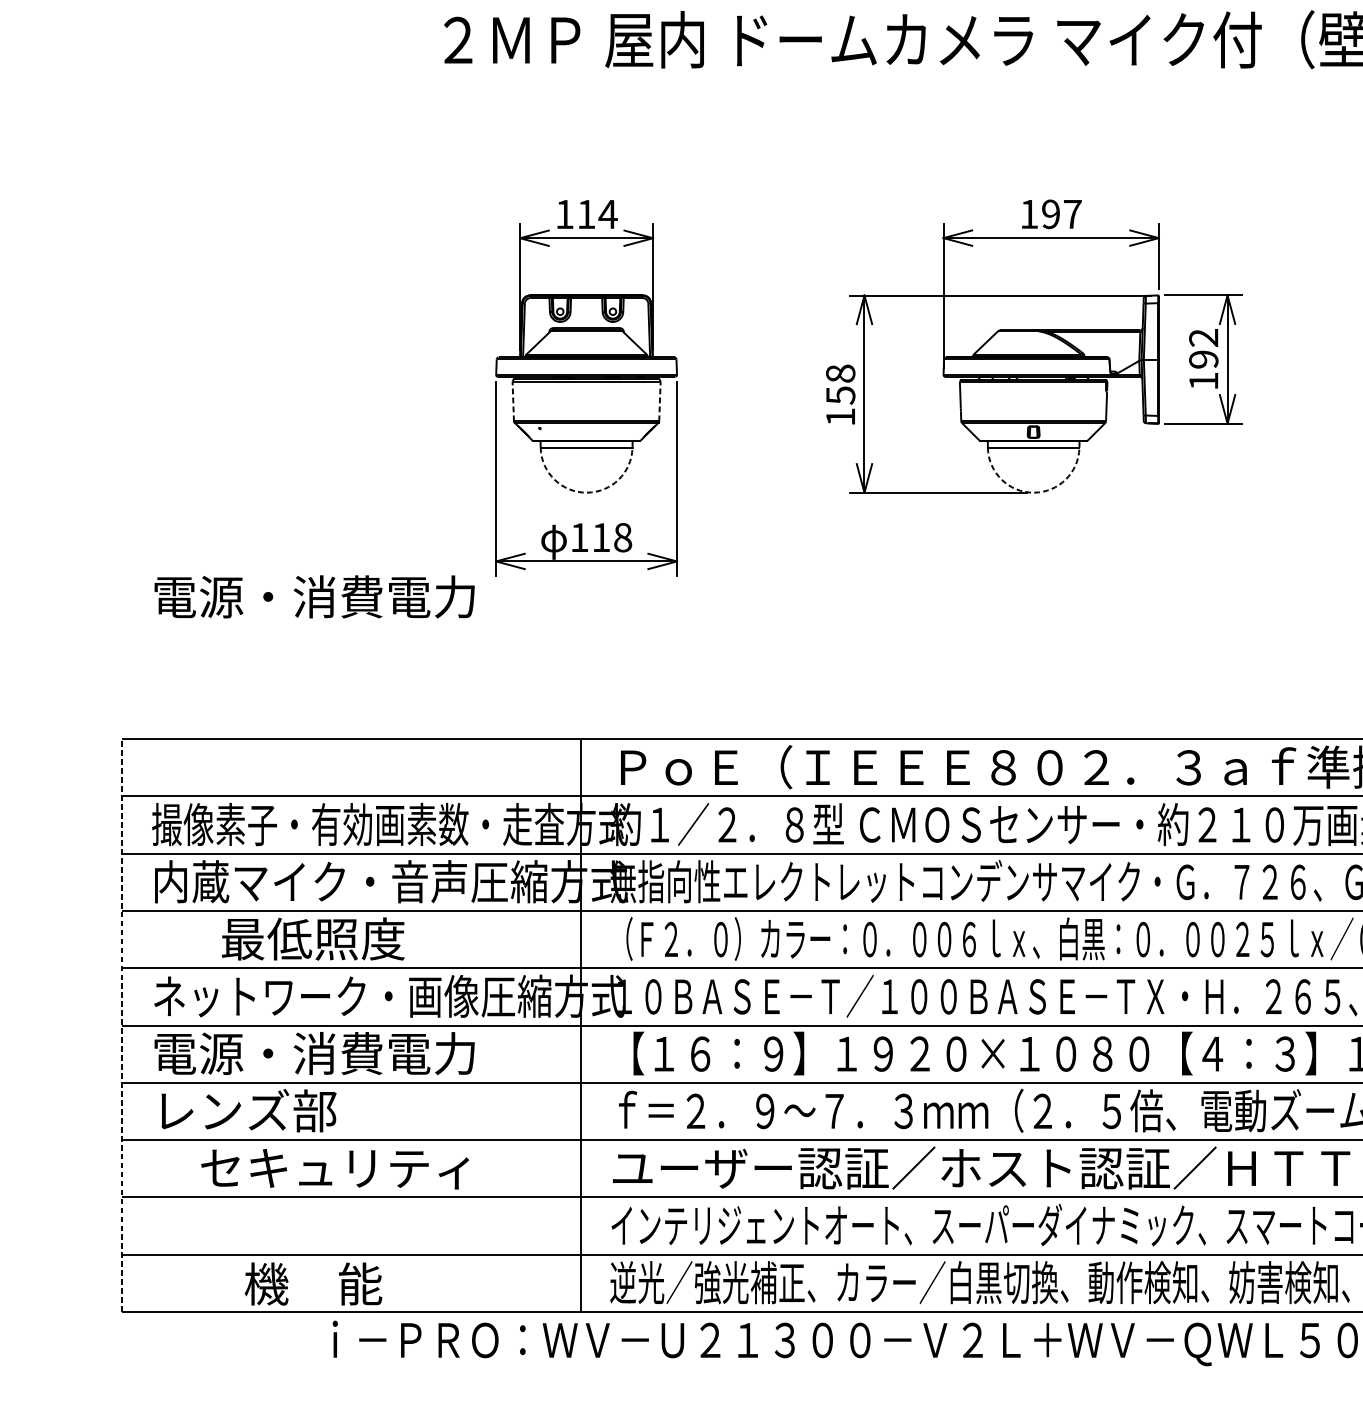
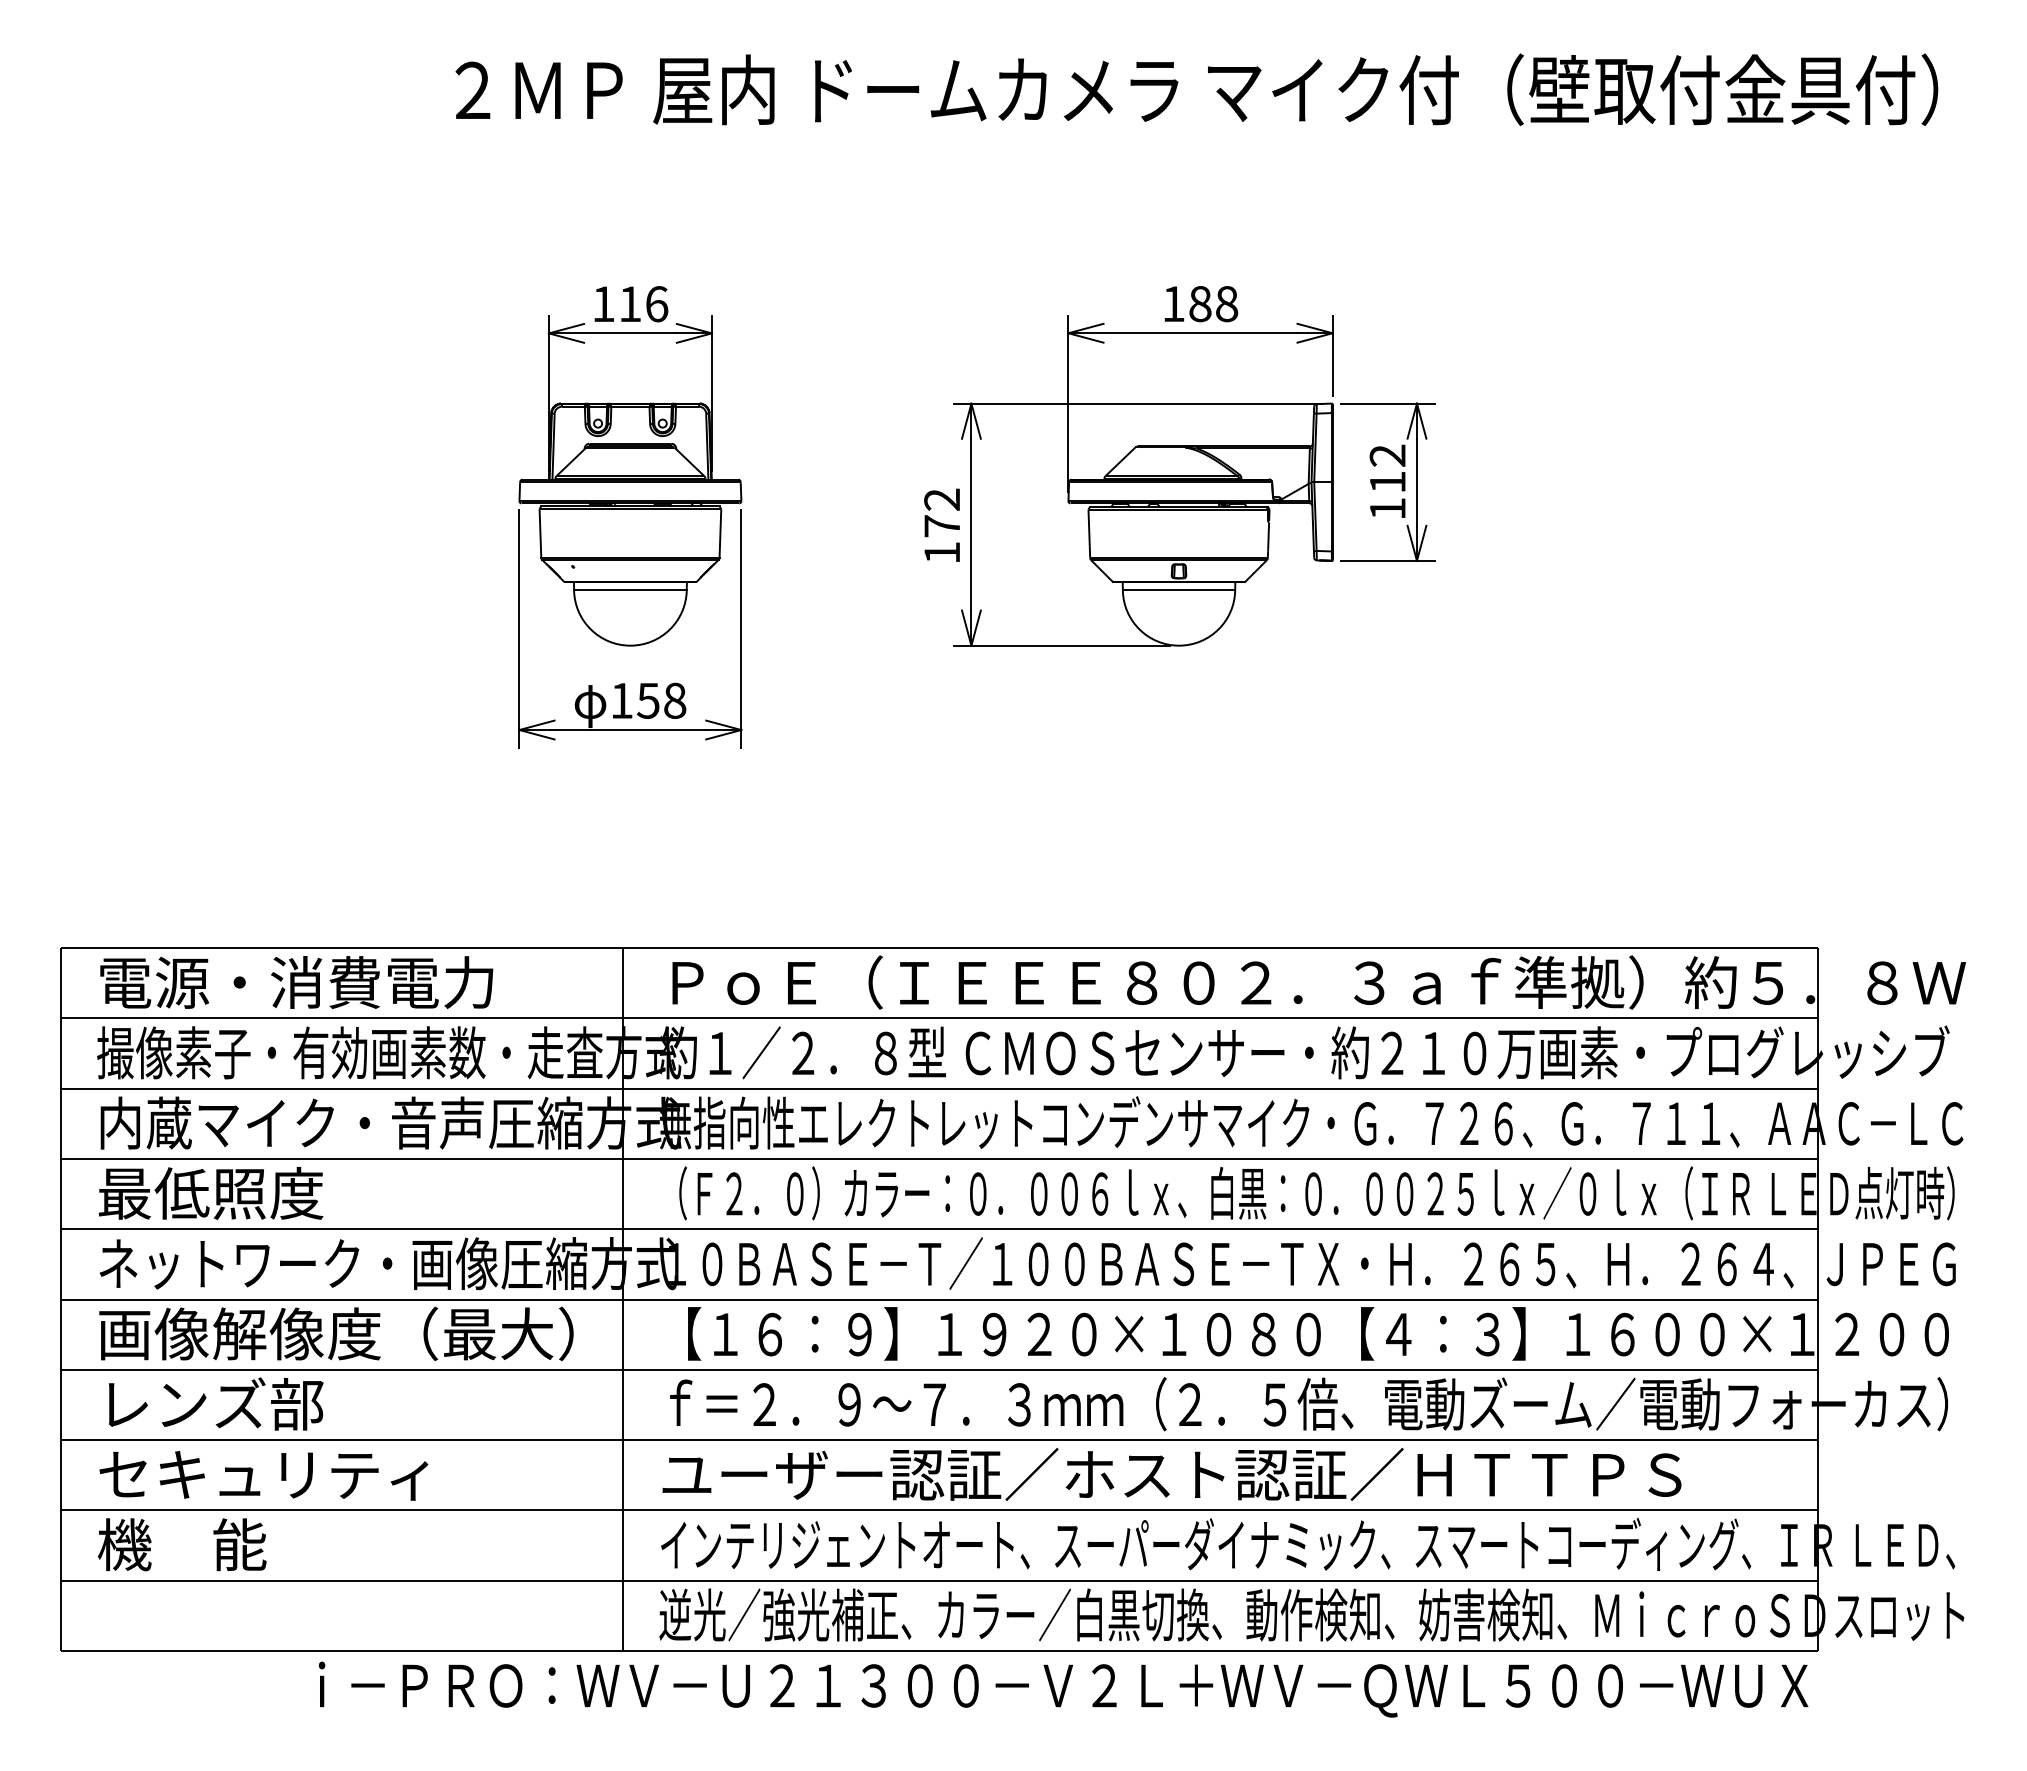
text: (607, 214) -> (656, 304), 114 -> 116
text: (1061, 214) -> (1213, 304), 197 -> 188
text: (1203, 359) -> (1387, 482), 192 -> 112
text: (840, 384) -> (942, 512), 158 -> 172
line: (513, 401) -> (540, 533), dashed -> solid
line: (660, 401) -> (720, 533), dashed -> solid
line: (586, 492) -> (630, 645), dashed -> solid
line: (1034, 492) -> (1179, 645), dashed -> solid
text: (600, 537) -> (647, 700), 118 -> 158
text: (314, 596) -> (296, 982), moved
text: (312, 939) -> (210, 1193), moved
line: (122, 1025) -> (60, 1299), dashed -> solid
text: (347, 1053) -> (336, 1333), 電源・消費電力 -> 画像解像度（最大）
text: (334, 1168) -> (263, 1475), moved
text: (313, 1283) -> (182, 1544), moved

